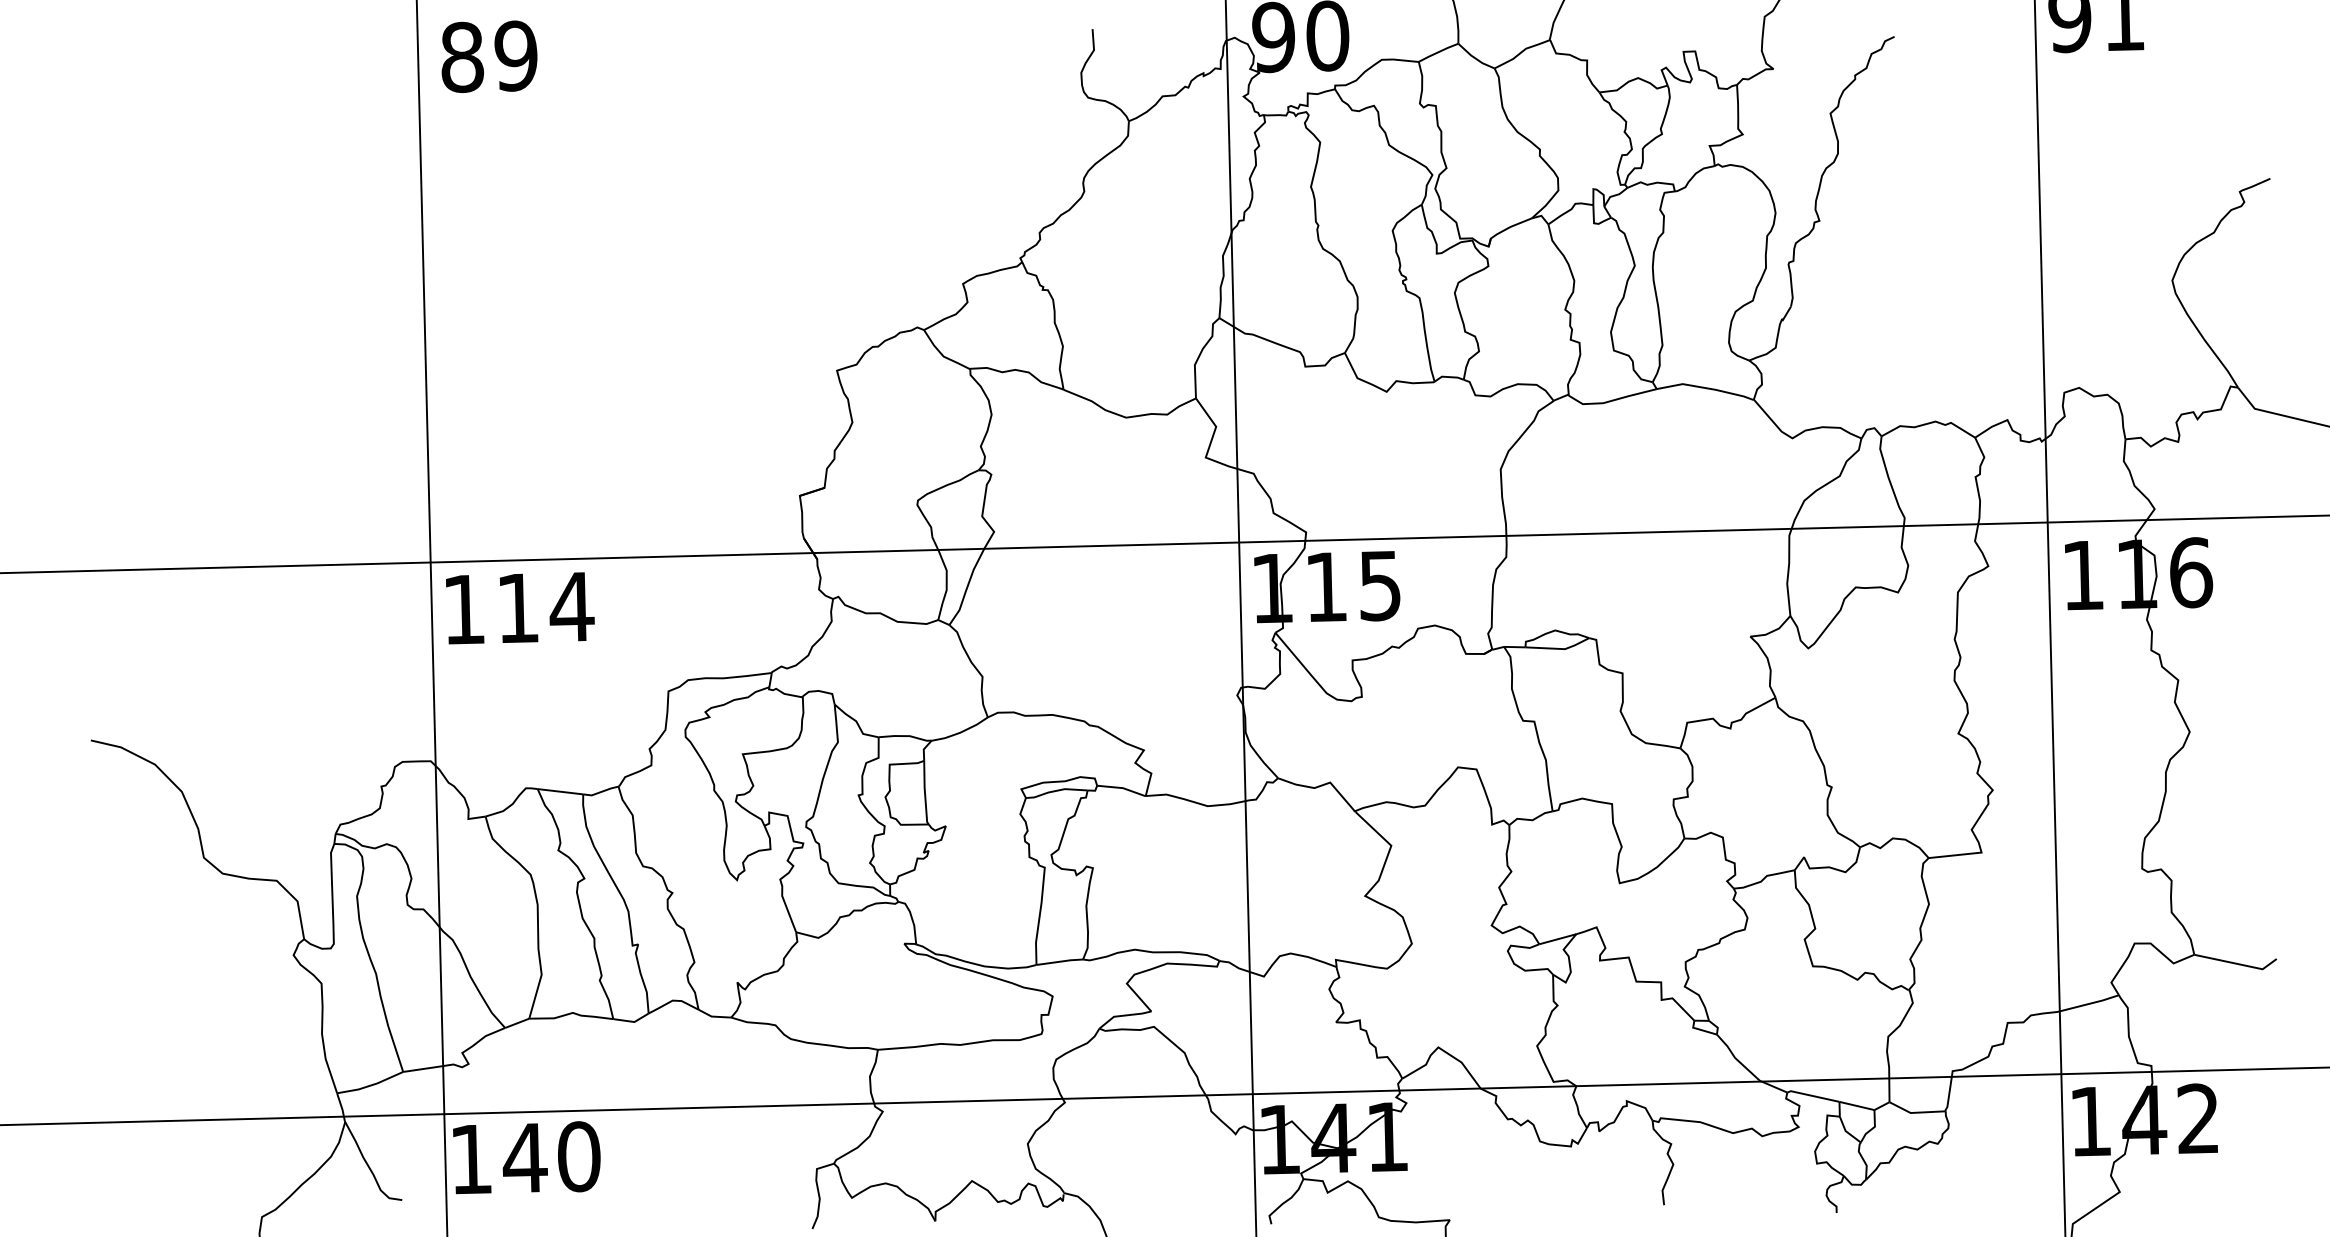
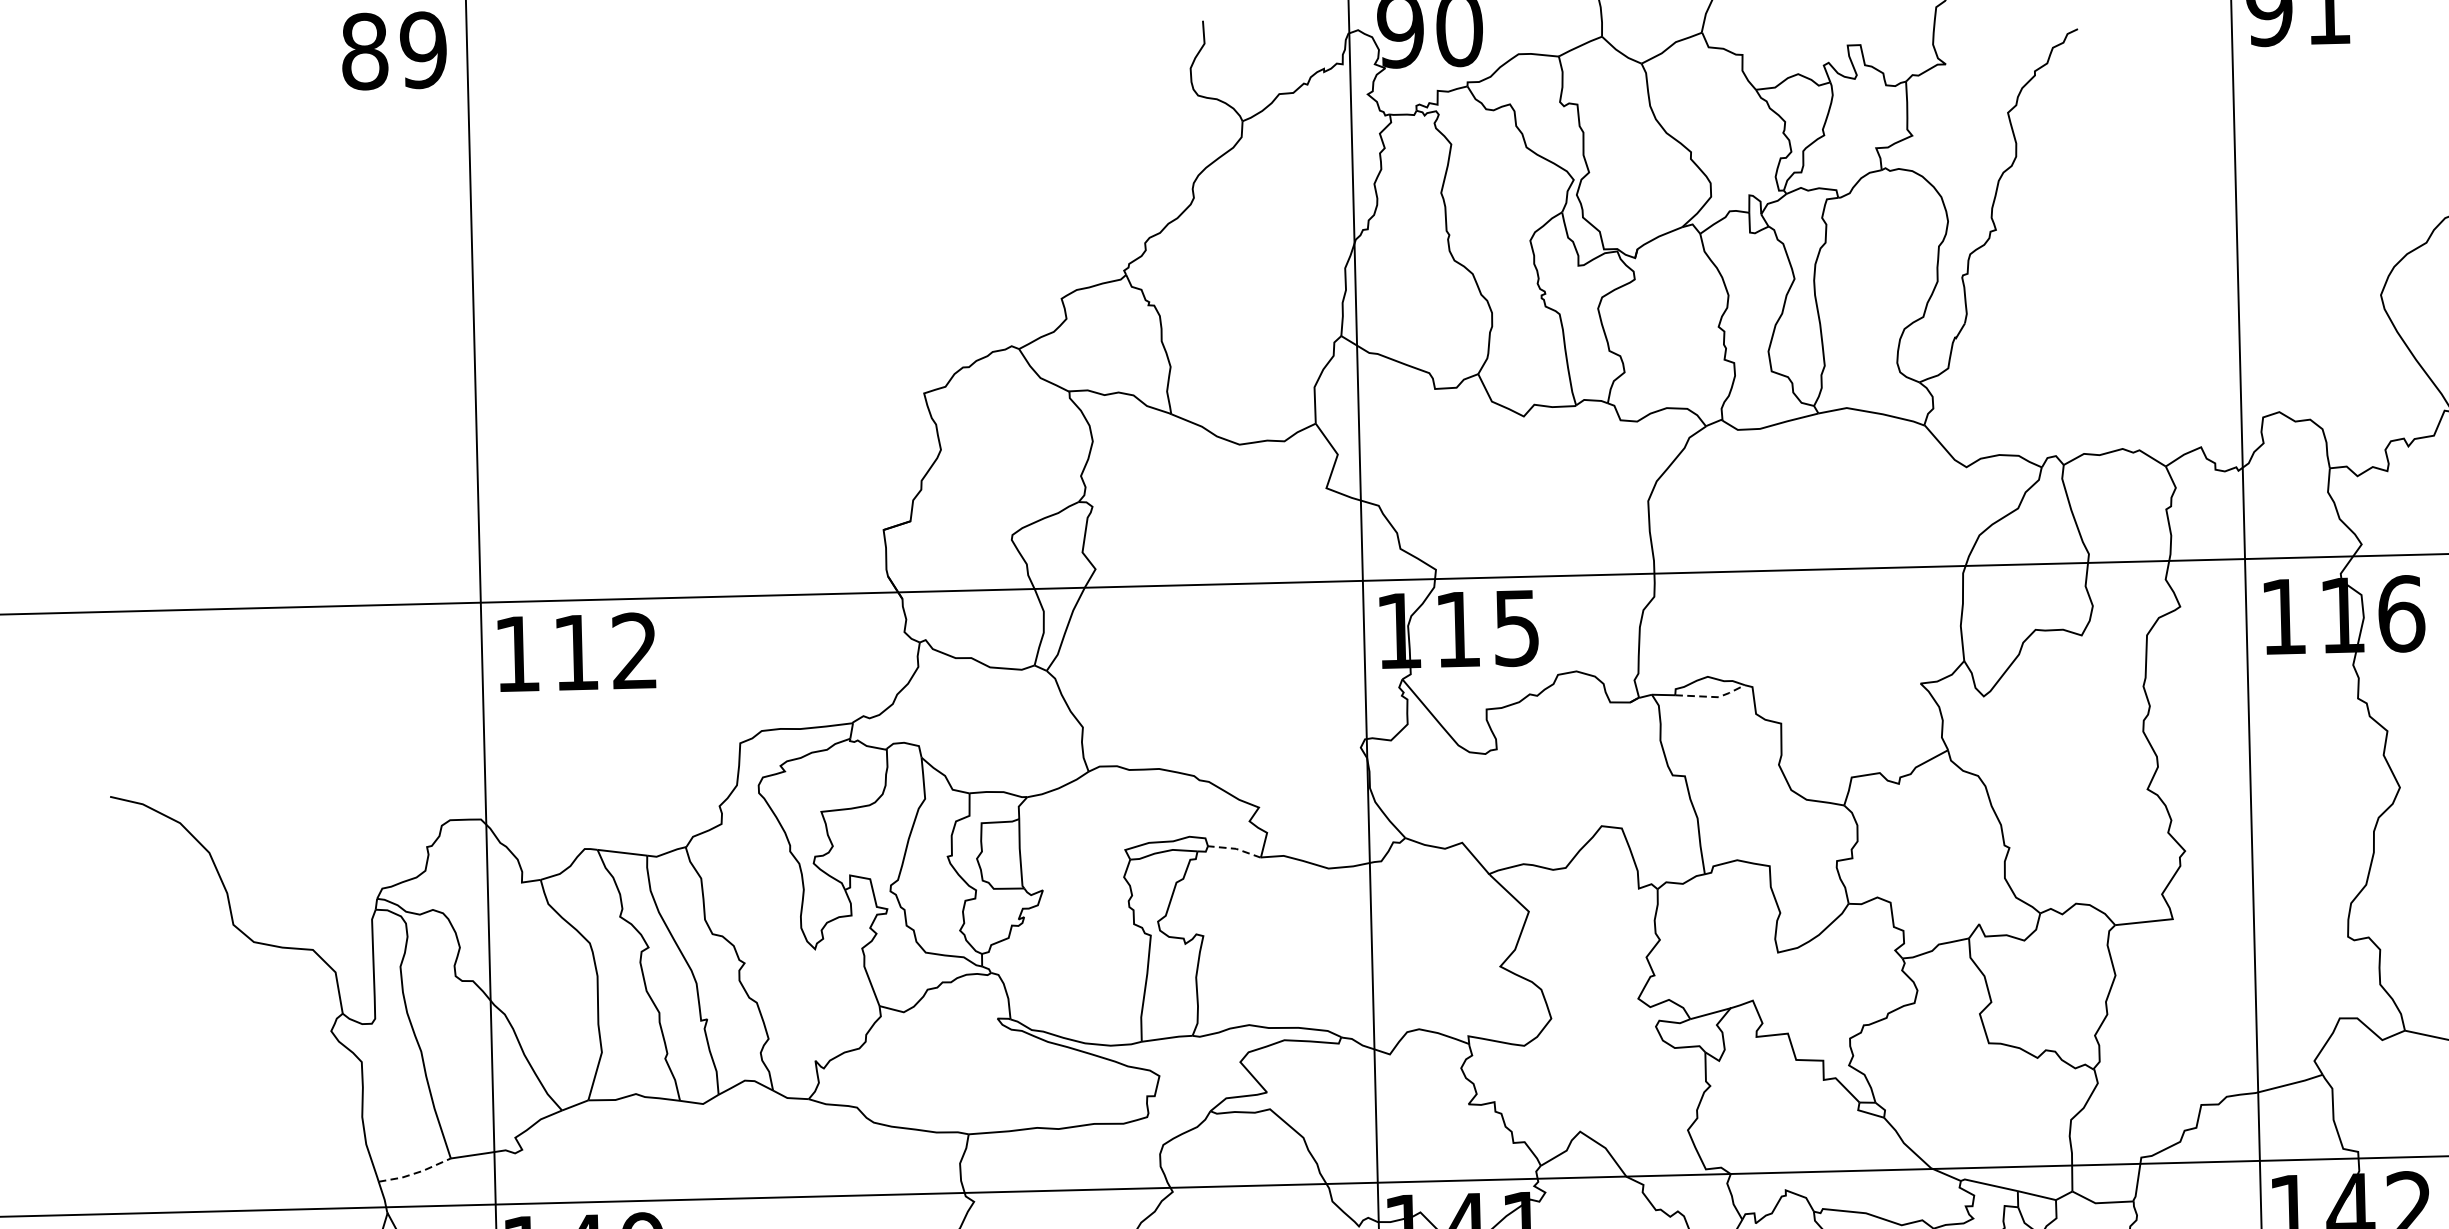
text: (489, 56) -> (394, 50), moved
text: (571, 606) -> (634, 650), 114 -> 112
line: (1560, 648) -> (1713, 696), solid -> dashed
line: (1123, 788) -> (1236, 849), solid -> dashed
line: (371, 1085) -> (416, 1173), solid -> dashed

